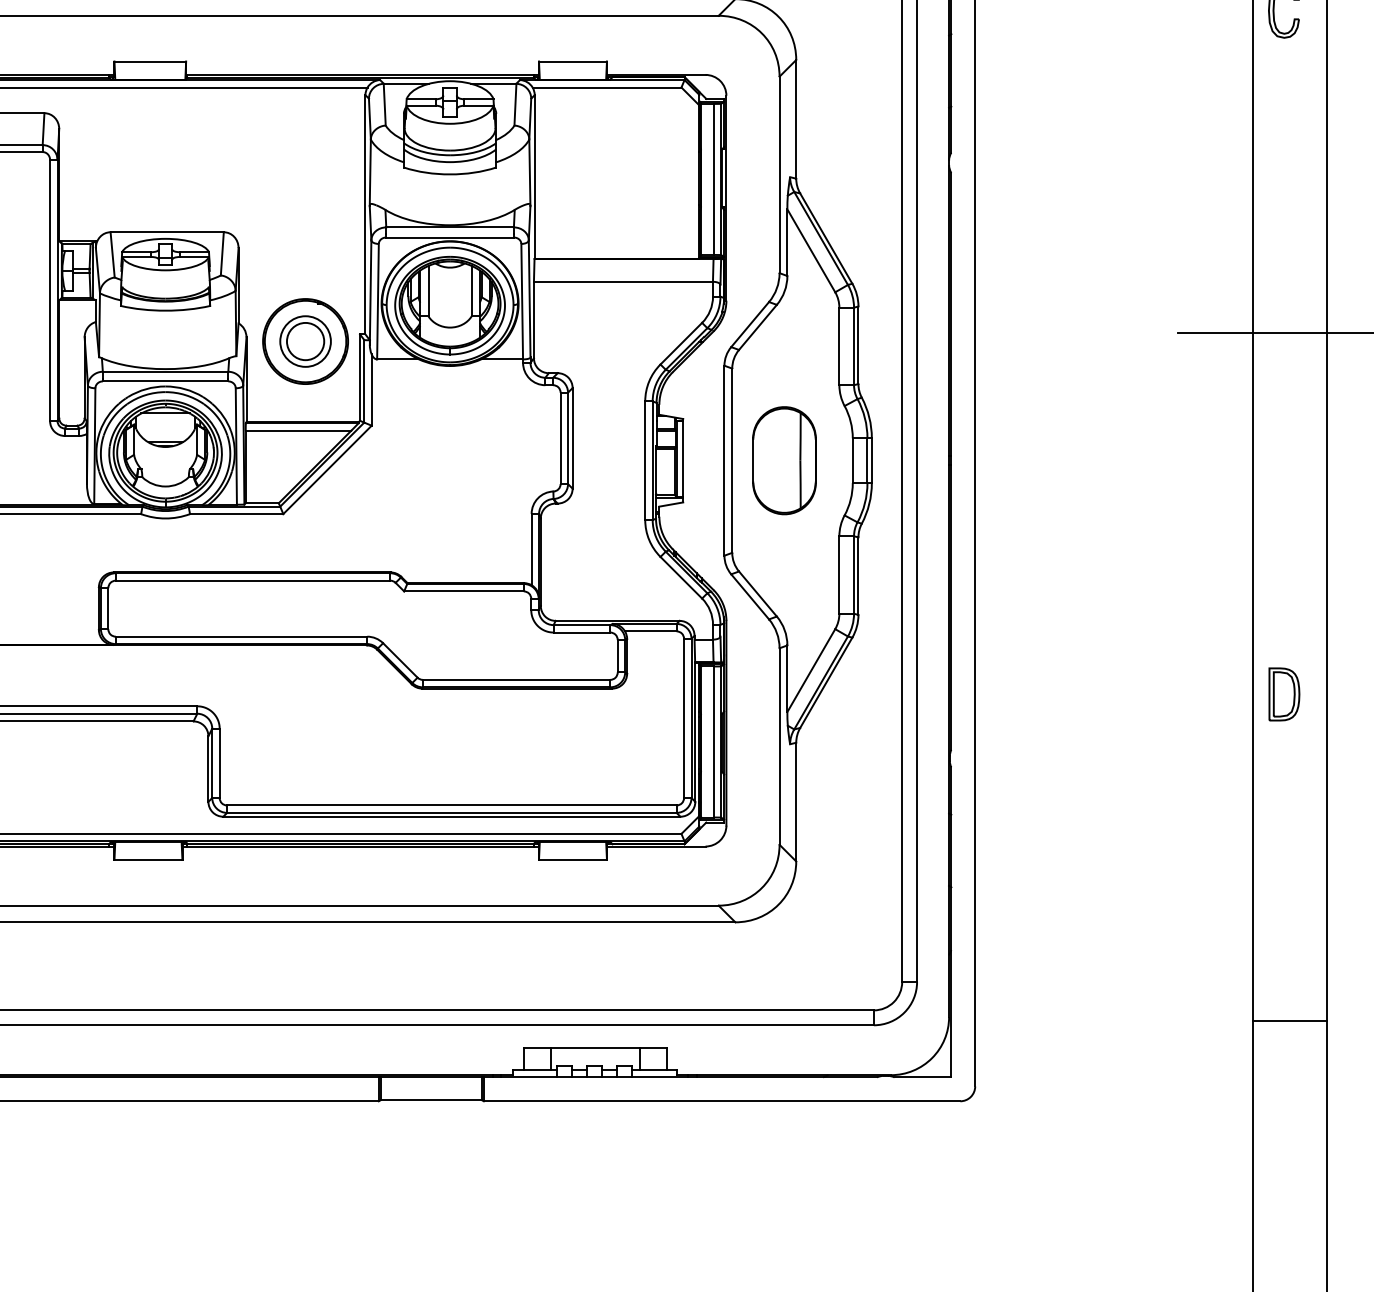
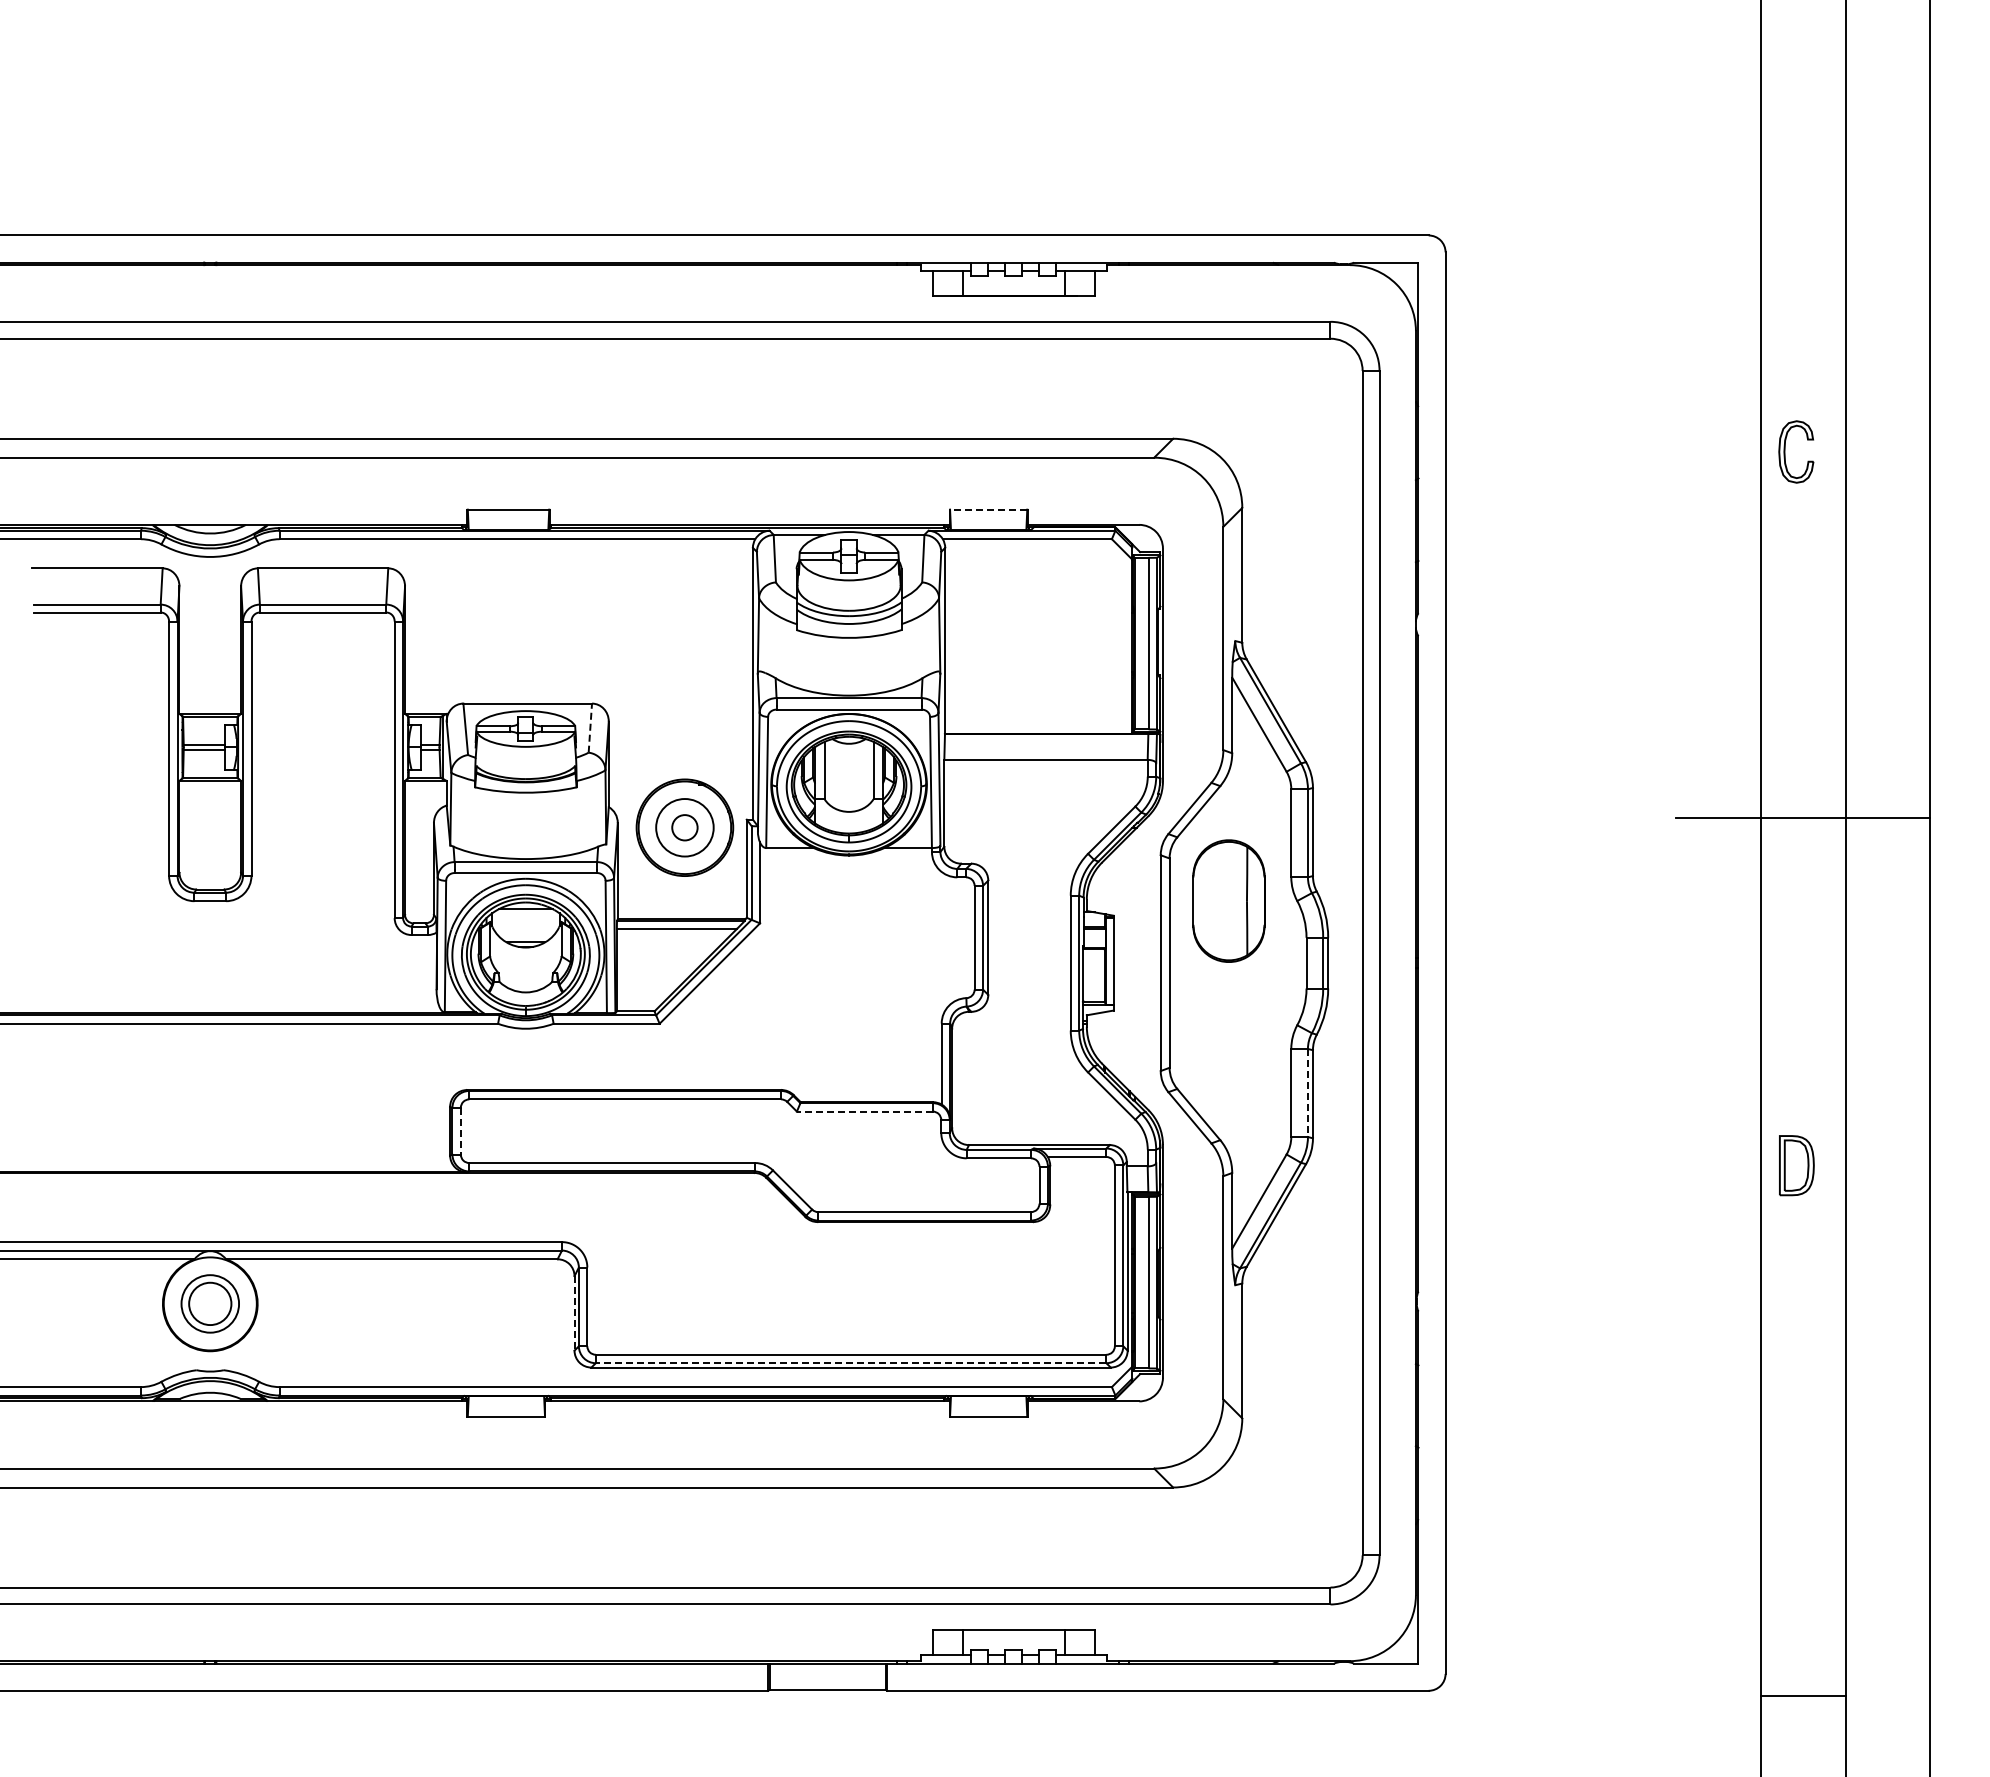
line: (572, 61) -> (988, 509), solid -> dashed
line: (222, 254) -> (590, 728), solid -> dashed
circle: (305, 341) -> (684, 827), size x0.6
part: (784, 460) -> (1228, 900), moved
line: (853, 575) -> (1307, 1093), solid -> dashed
line: (463, 591) -> (864, 1111), solid -> dashed
line: (108, 608) -> (460, 1131), solid -> dashed
part: (1284, 694) -> (1796, 1165), moved
line: (208, 769) -> (574, 1313), solid -> dashed
line: (451, 813) -> (850, 1363), solid -> dashed
line: (1290, 1020) -> (1803, 1696), moved

